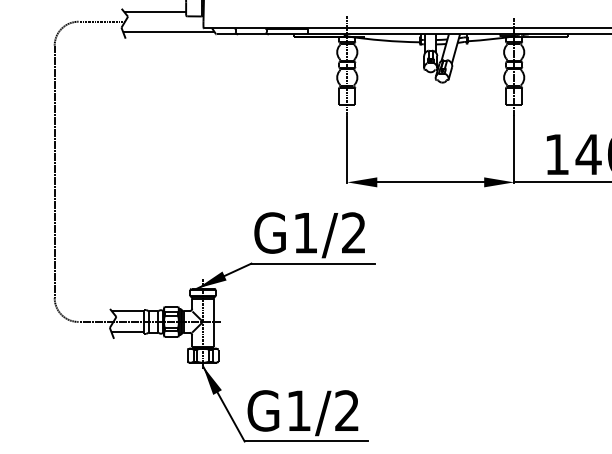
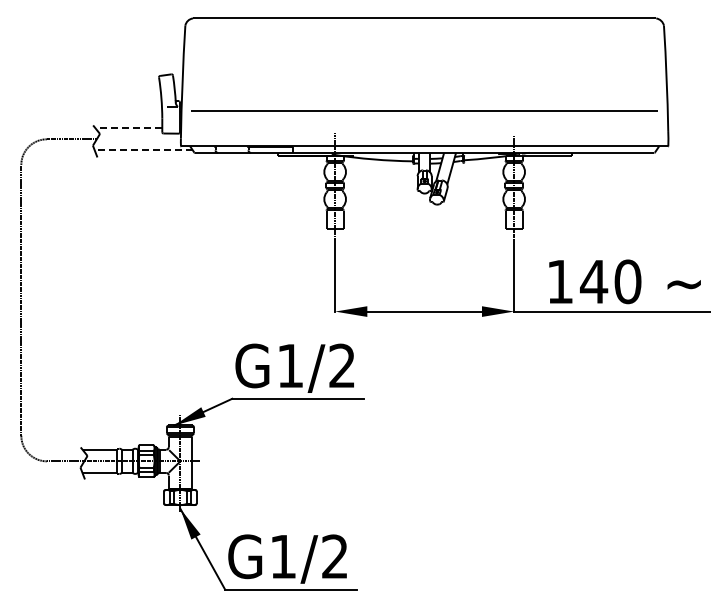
line: (154, 11) -> (128, 128), solid -> dashed
line: (168, 32) -> (143, 150), solid -> dashed

